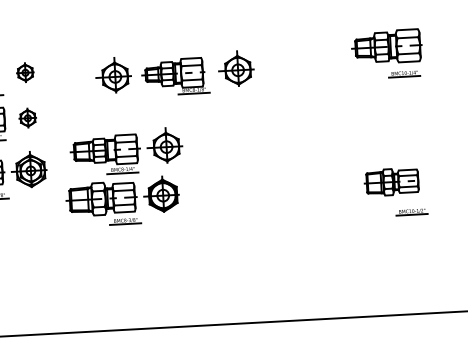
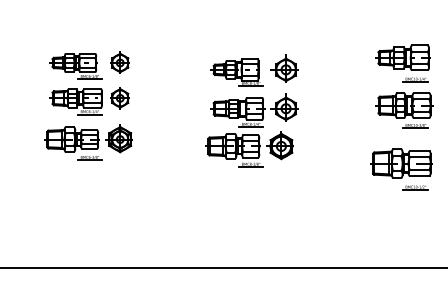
part: (24, 72) -> (119, 62), size x1.43
part: (113, 75) -> (188, 68), removed
part: (392, 114) -> (404, 110), added
part: (27, 118) -> (119, 98), size x1.43
part: (123, 177) -> (251, 130), moved
part: (392, 182) -> (401, 163), size x1.43

